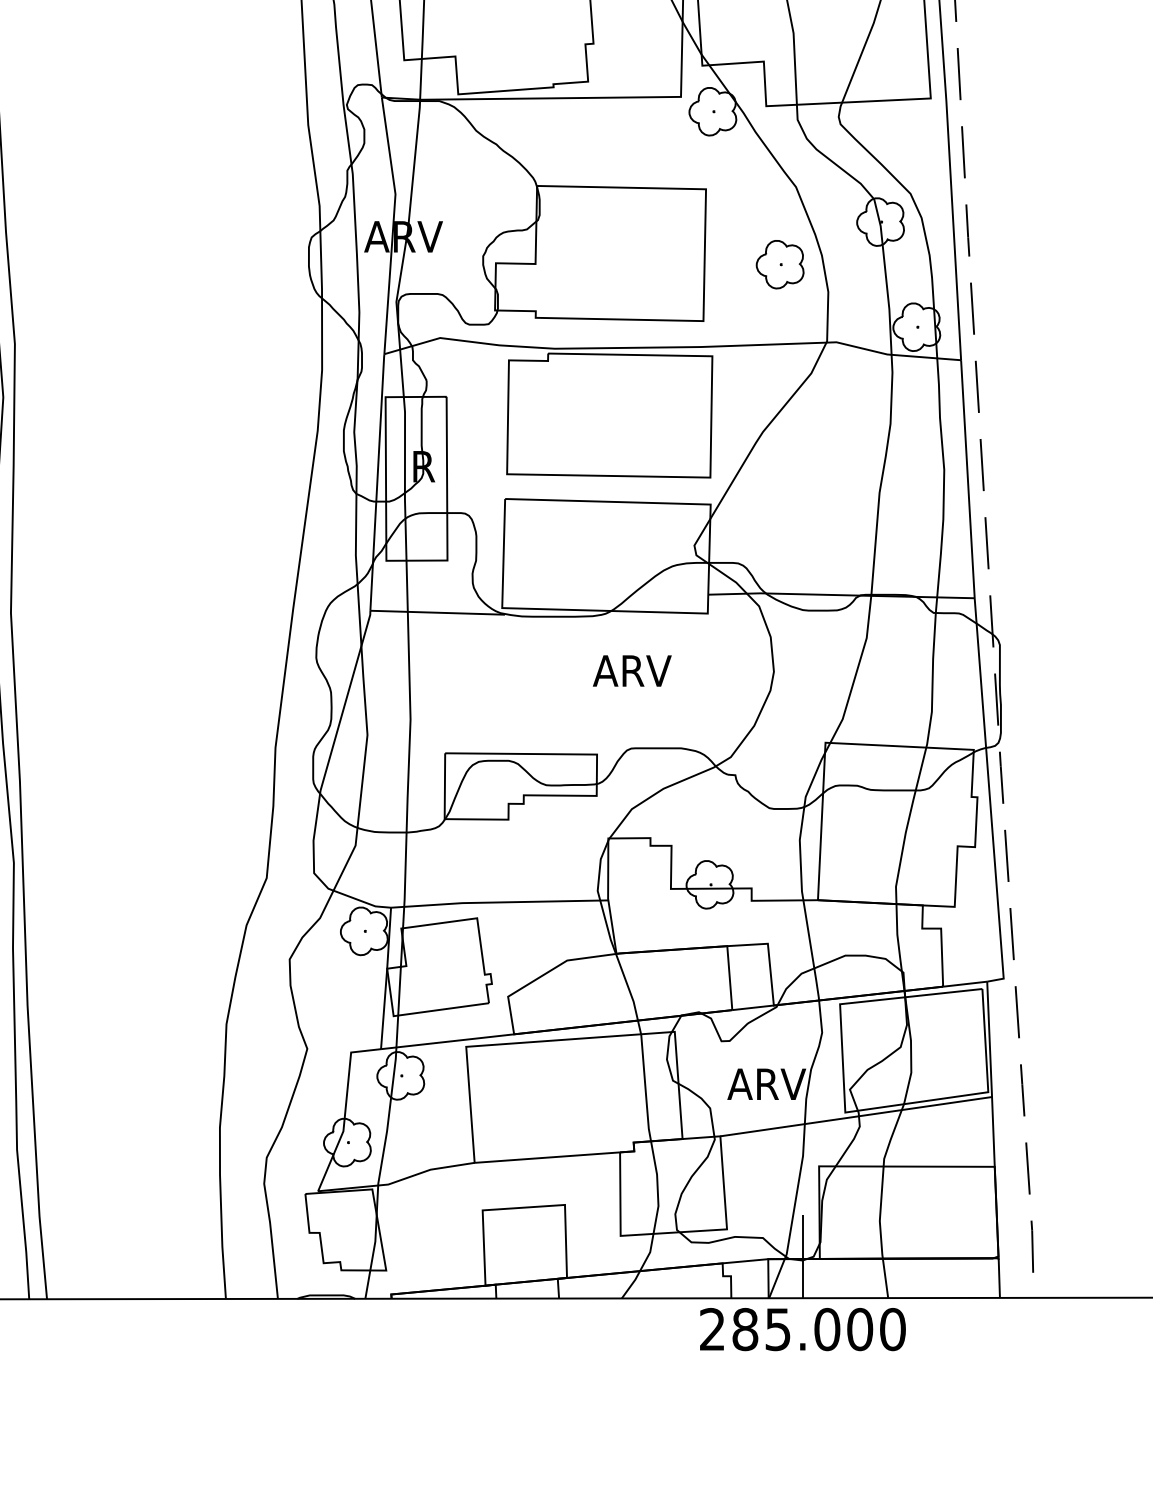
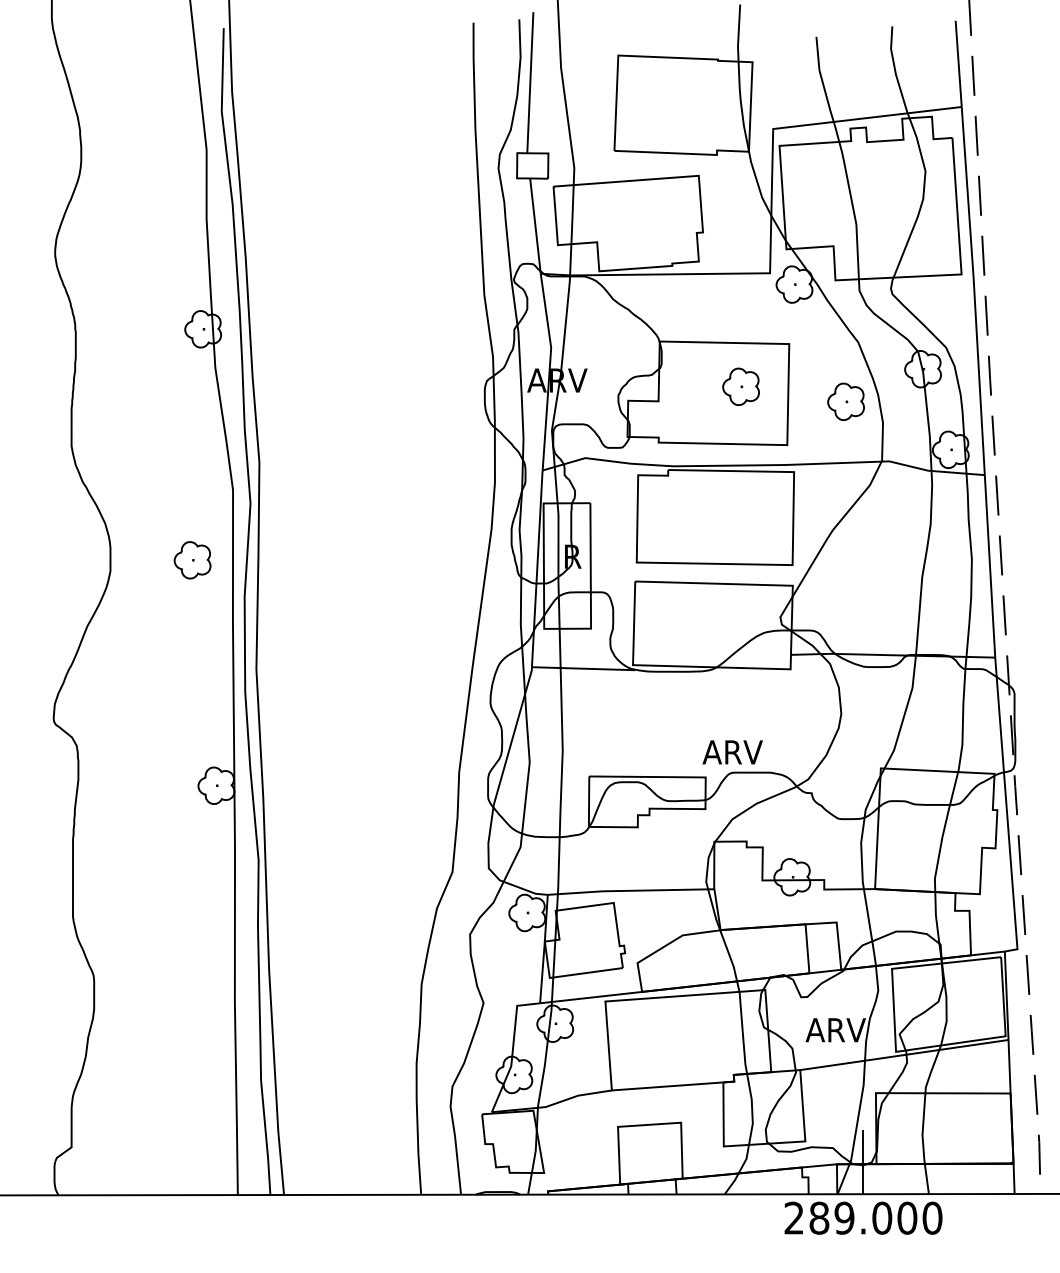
part: (642, 244) -> (740, 386), added
text: (631, 671) -> (732, 752), moved
text: (778, 1328) -> (844, 1217), 285.000 -> 289.000

